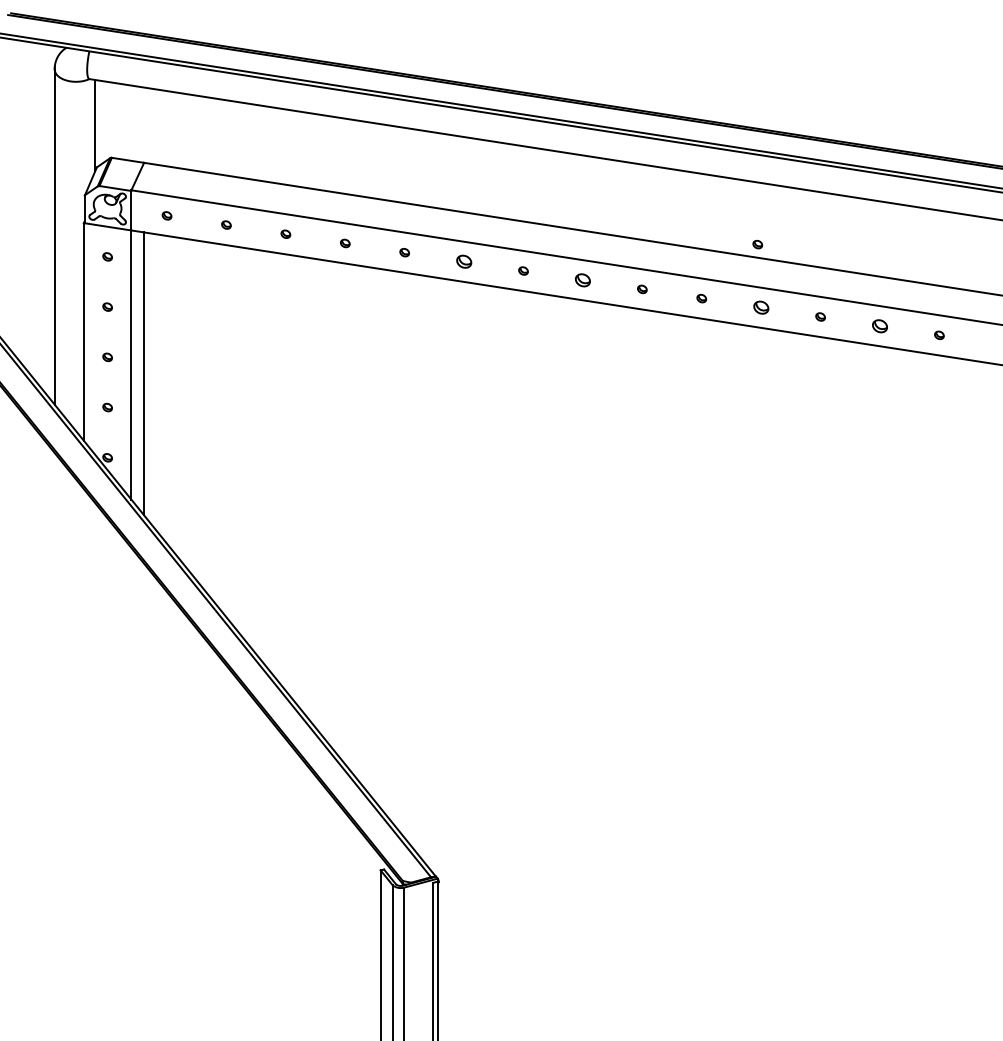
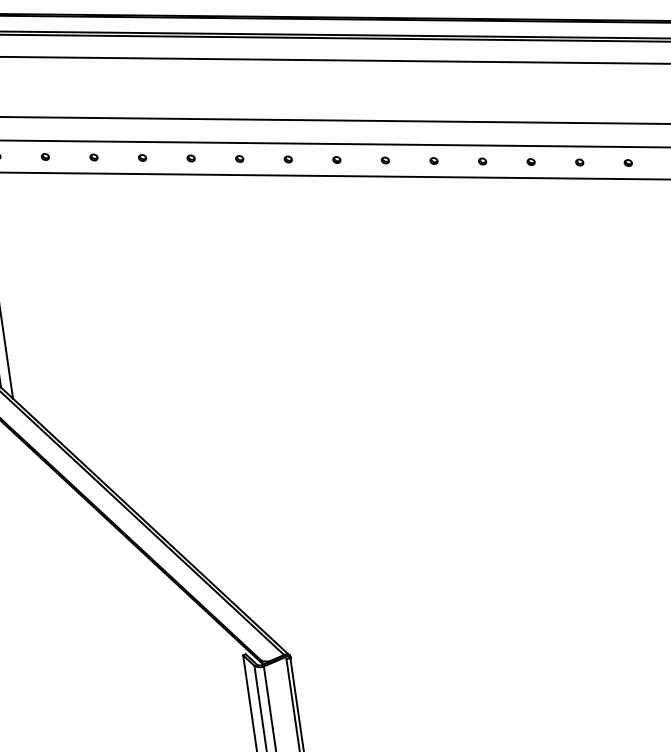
part: (757, 244) -> (472, 111), removed
part: (463, 261) -> (239, 158), size x0.62
part: (582, 279) -> (336, 159), size x0.62
part: (760, 307) -> (482, 161), size x0.62
part: (879, 325) -> (579, 162), size x0.62

